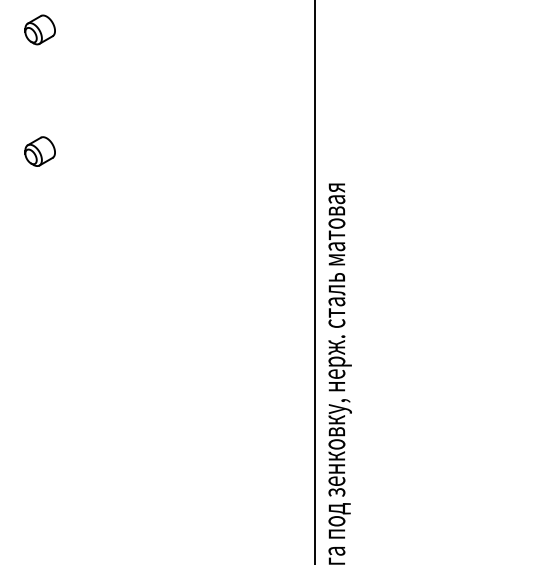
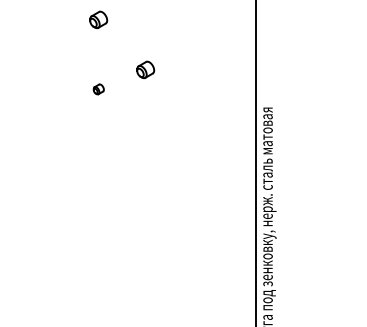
part: (122, 116) -> (145, 69), added
part: (39, 151) -> (98, 89), size x0.6

